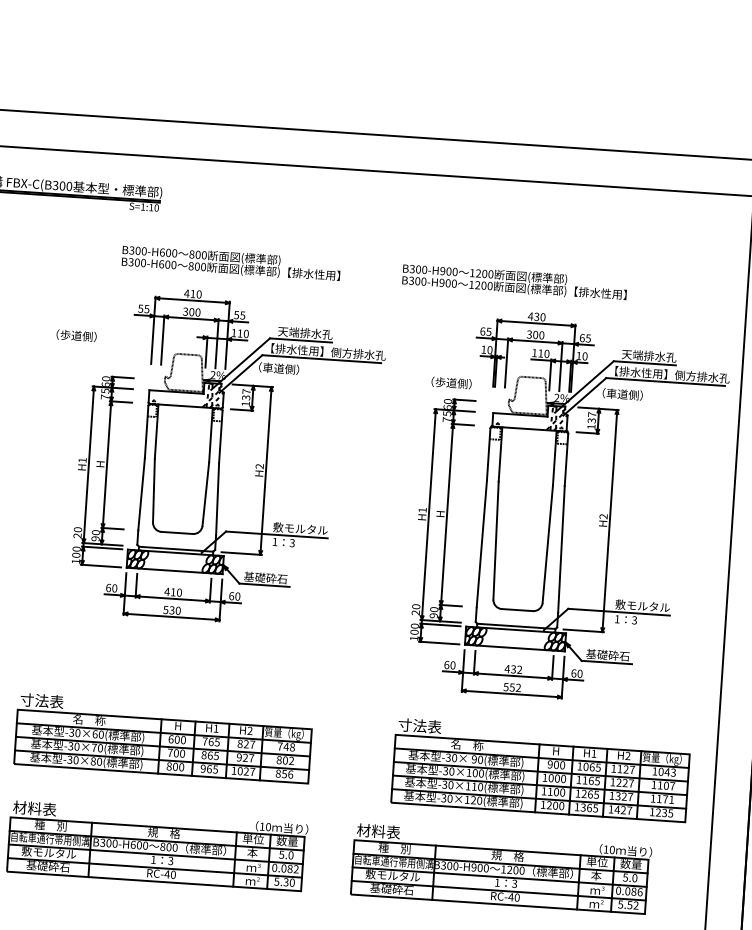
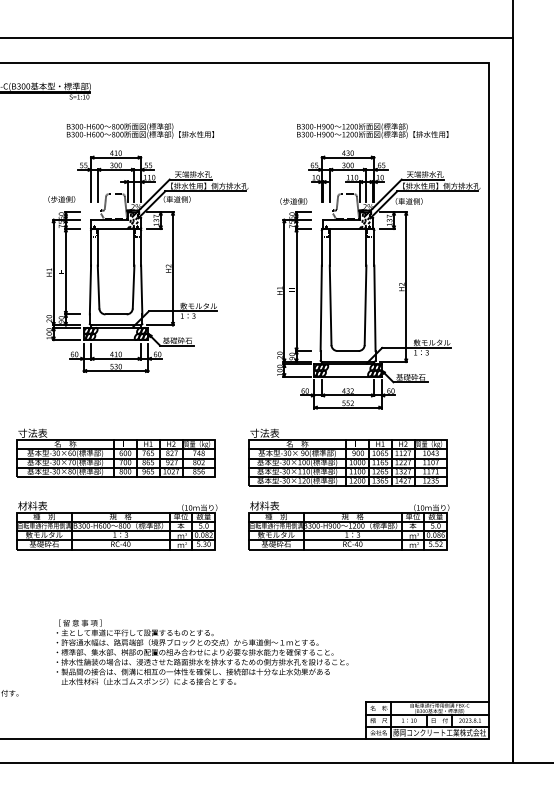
text: (514, 281) -> (372, 130), moved
text: (76, 335) -> (61, 199), moved
part: (540, 770) -> (347, 457), moved

